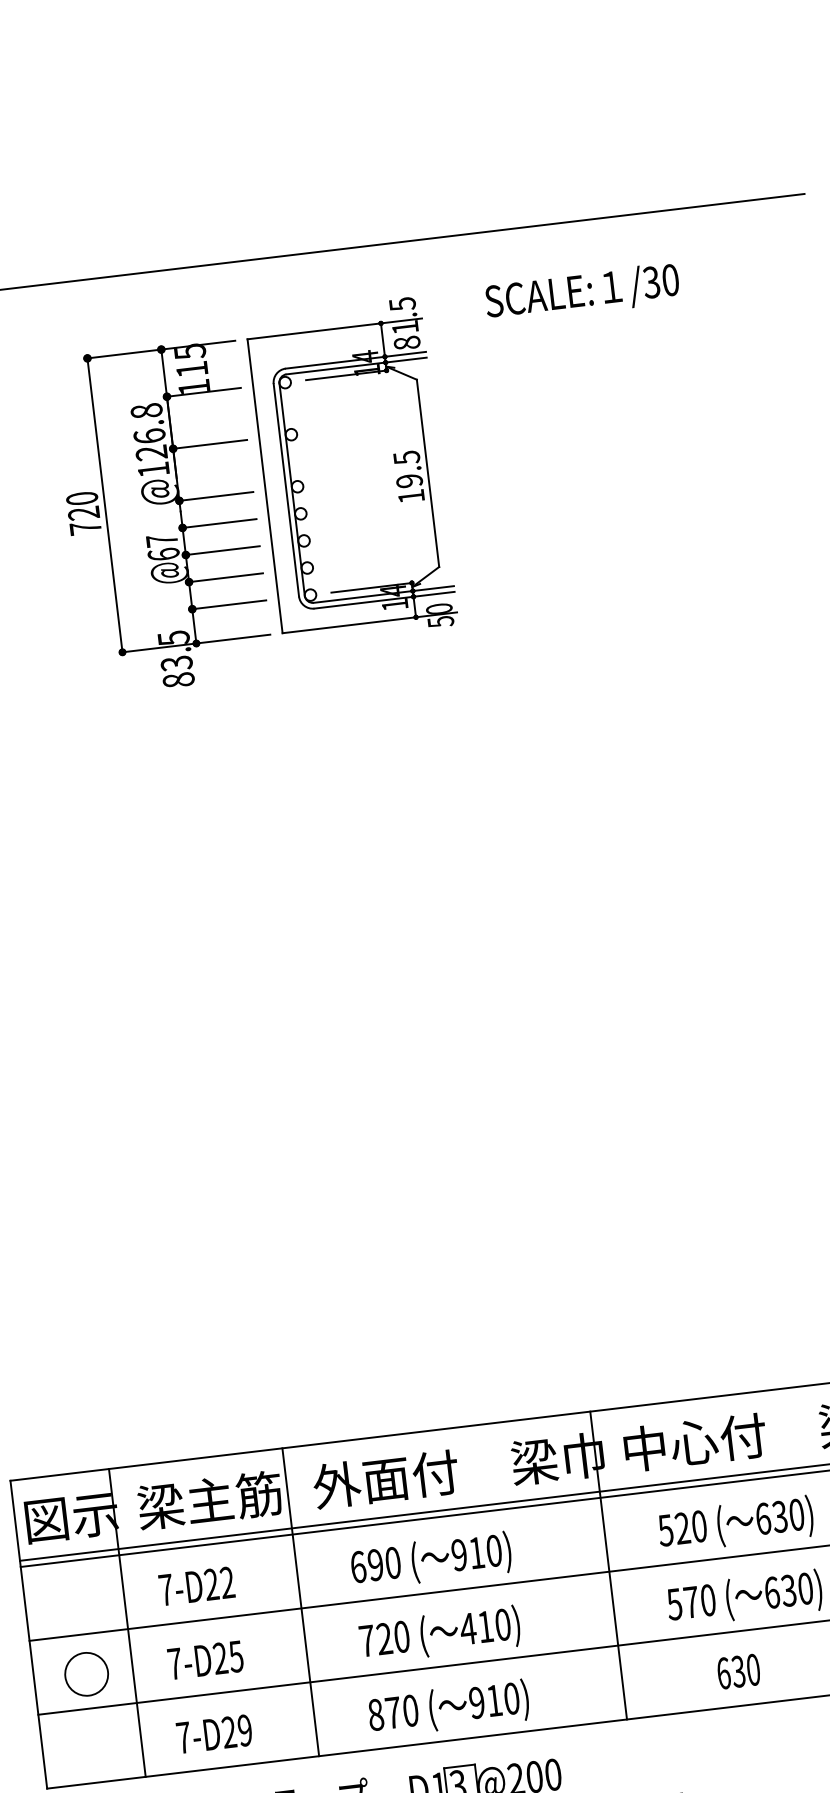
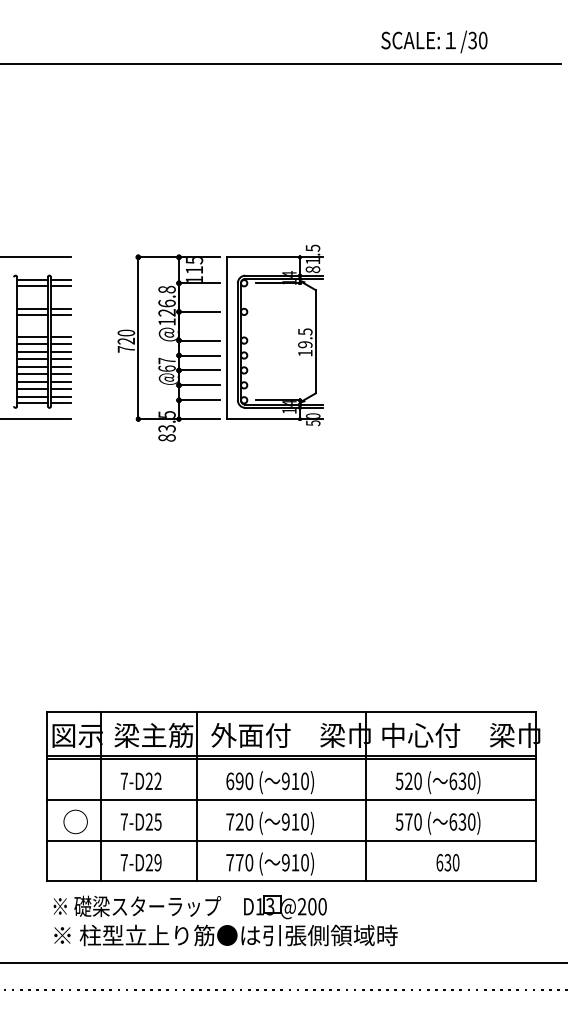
text: (582, 292) -> (434, 41), moved
part: (255, 495) -> (220, 342), moved
text: (467, 1628) -> (285, 821), 410) -> 910)
text: (737, 1671) -> (447, 862), moved
text: (376, 1714) -> (230, 862), 870 -> 770

